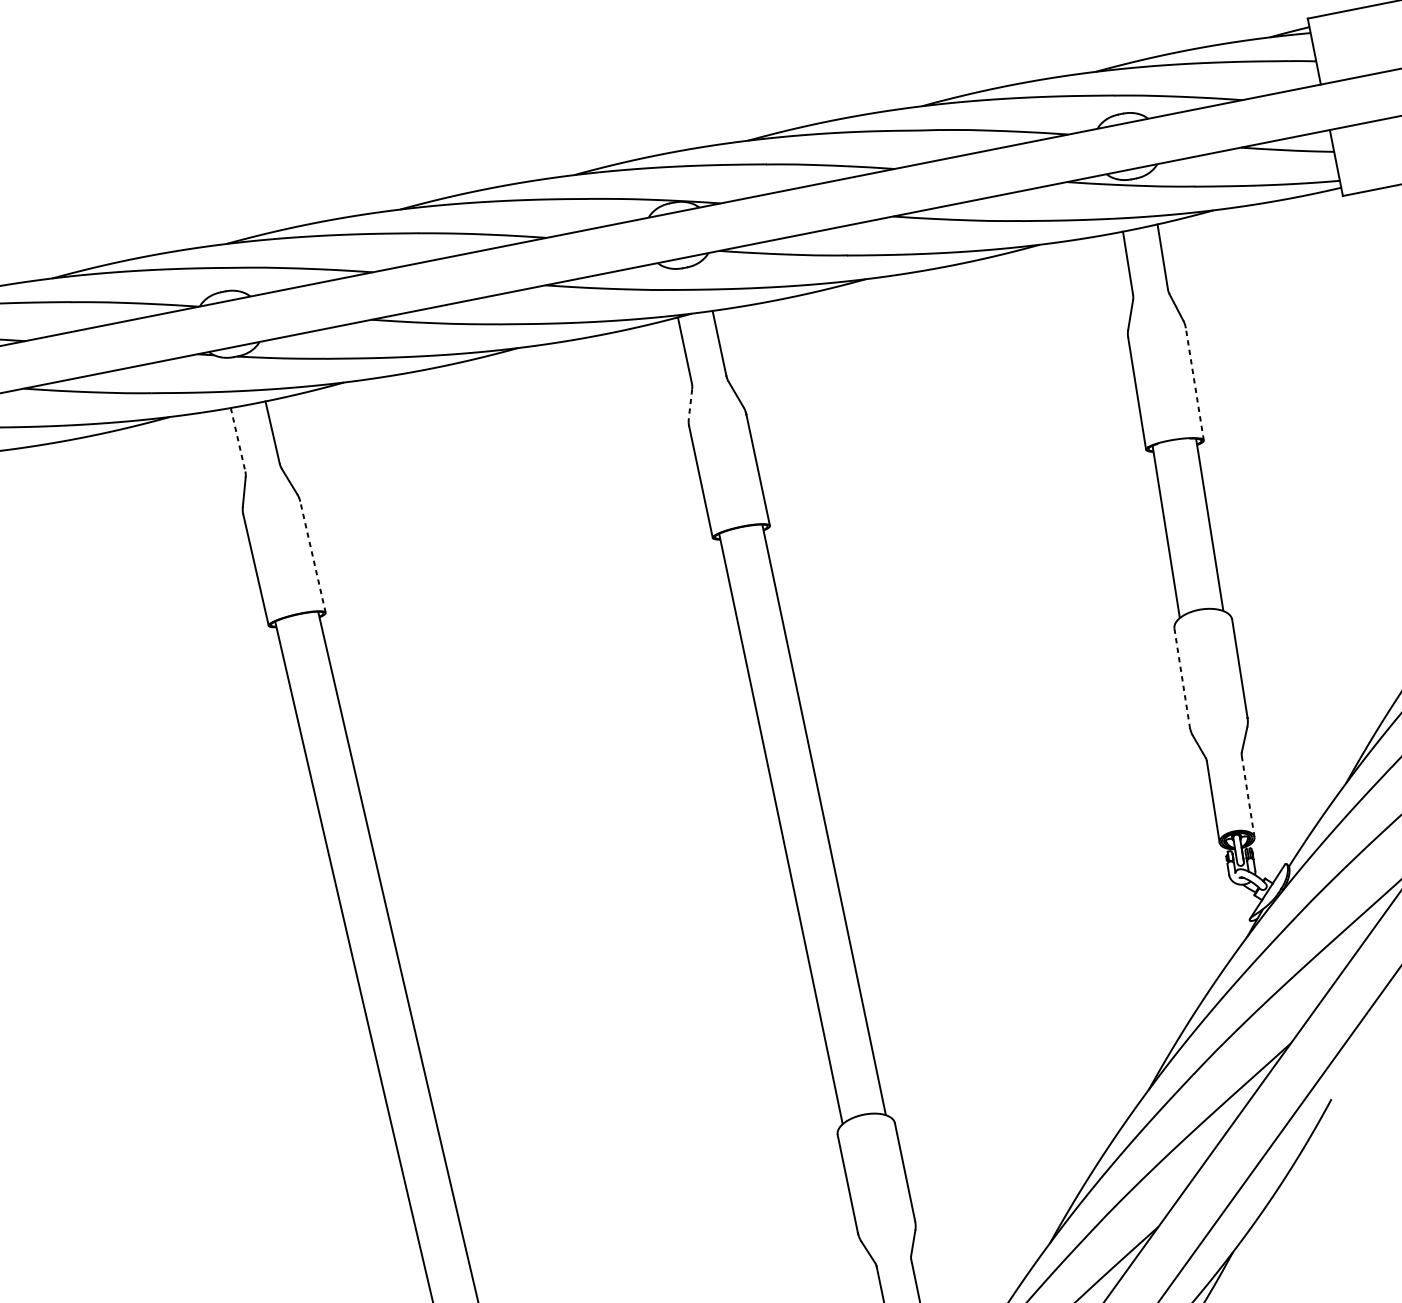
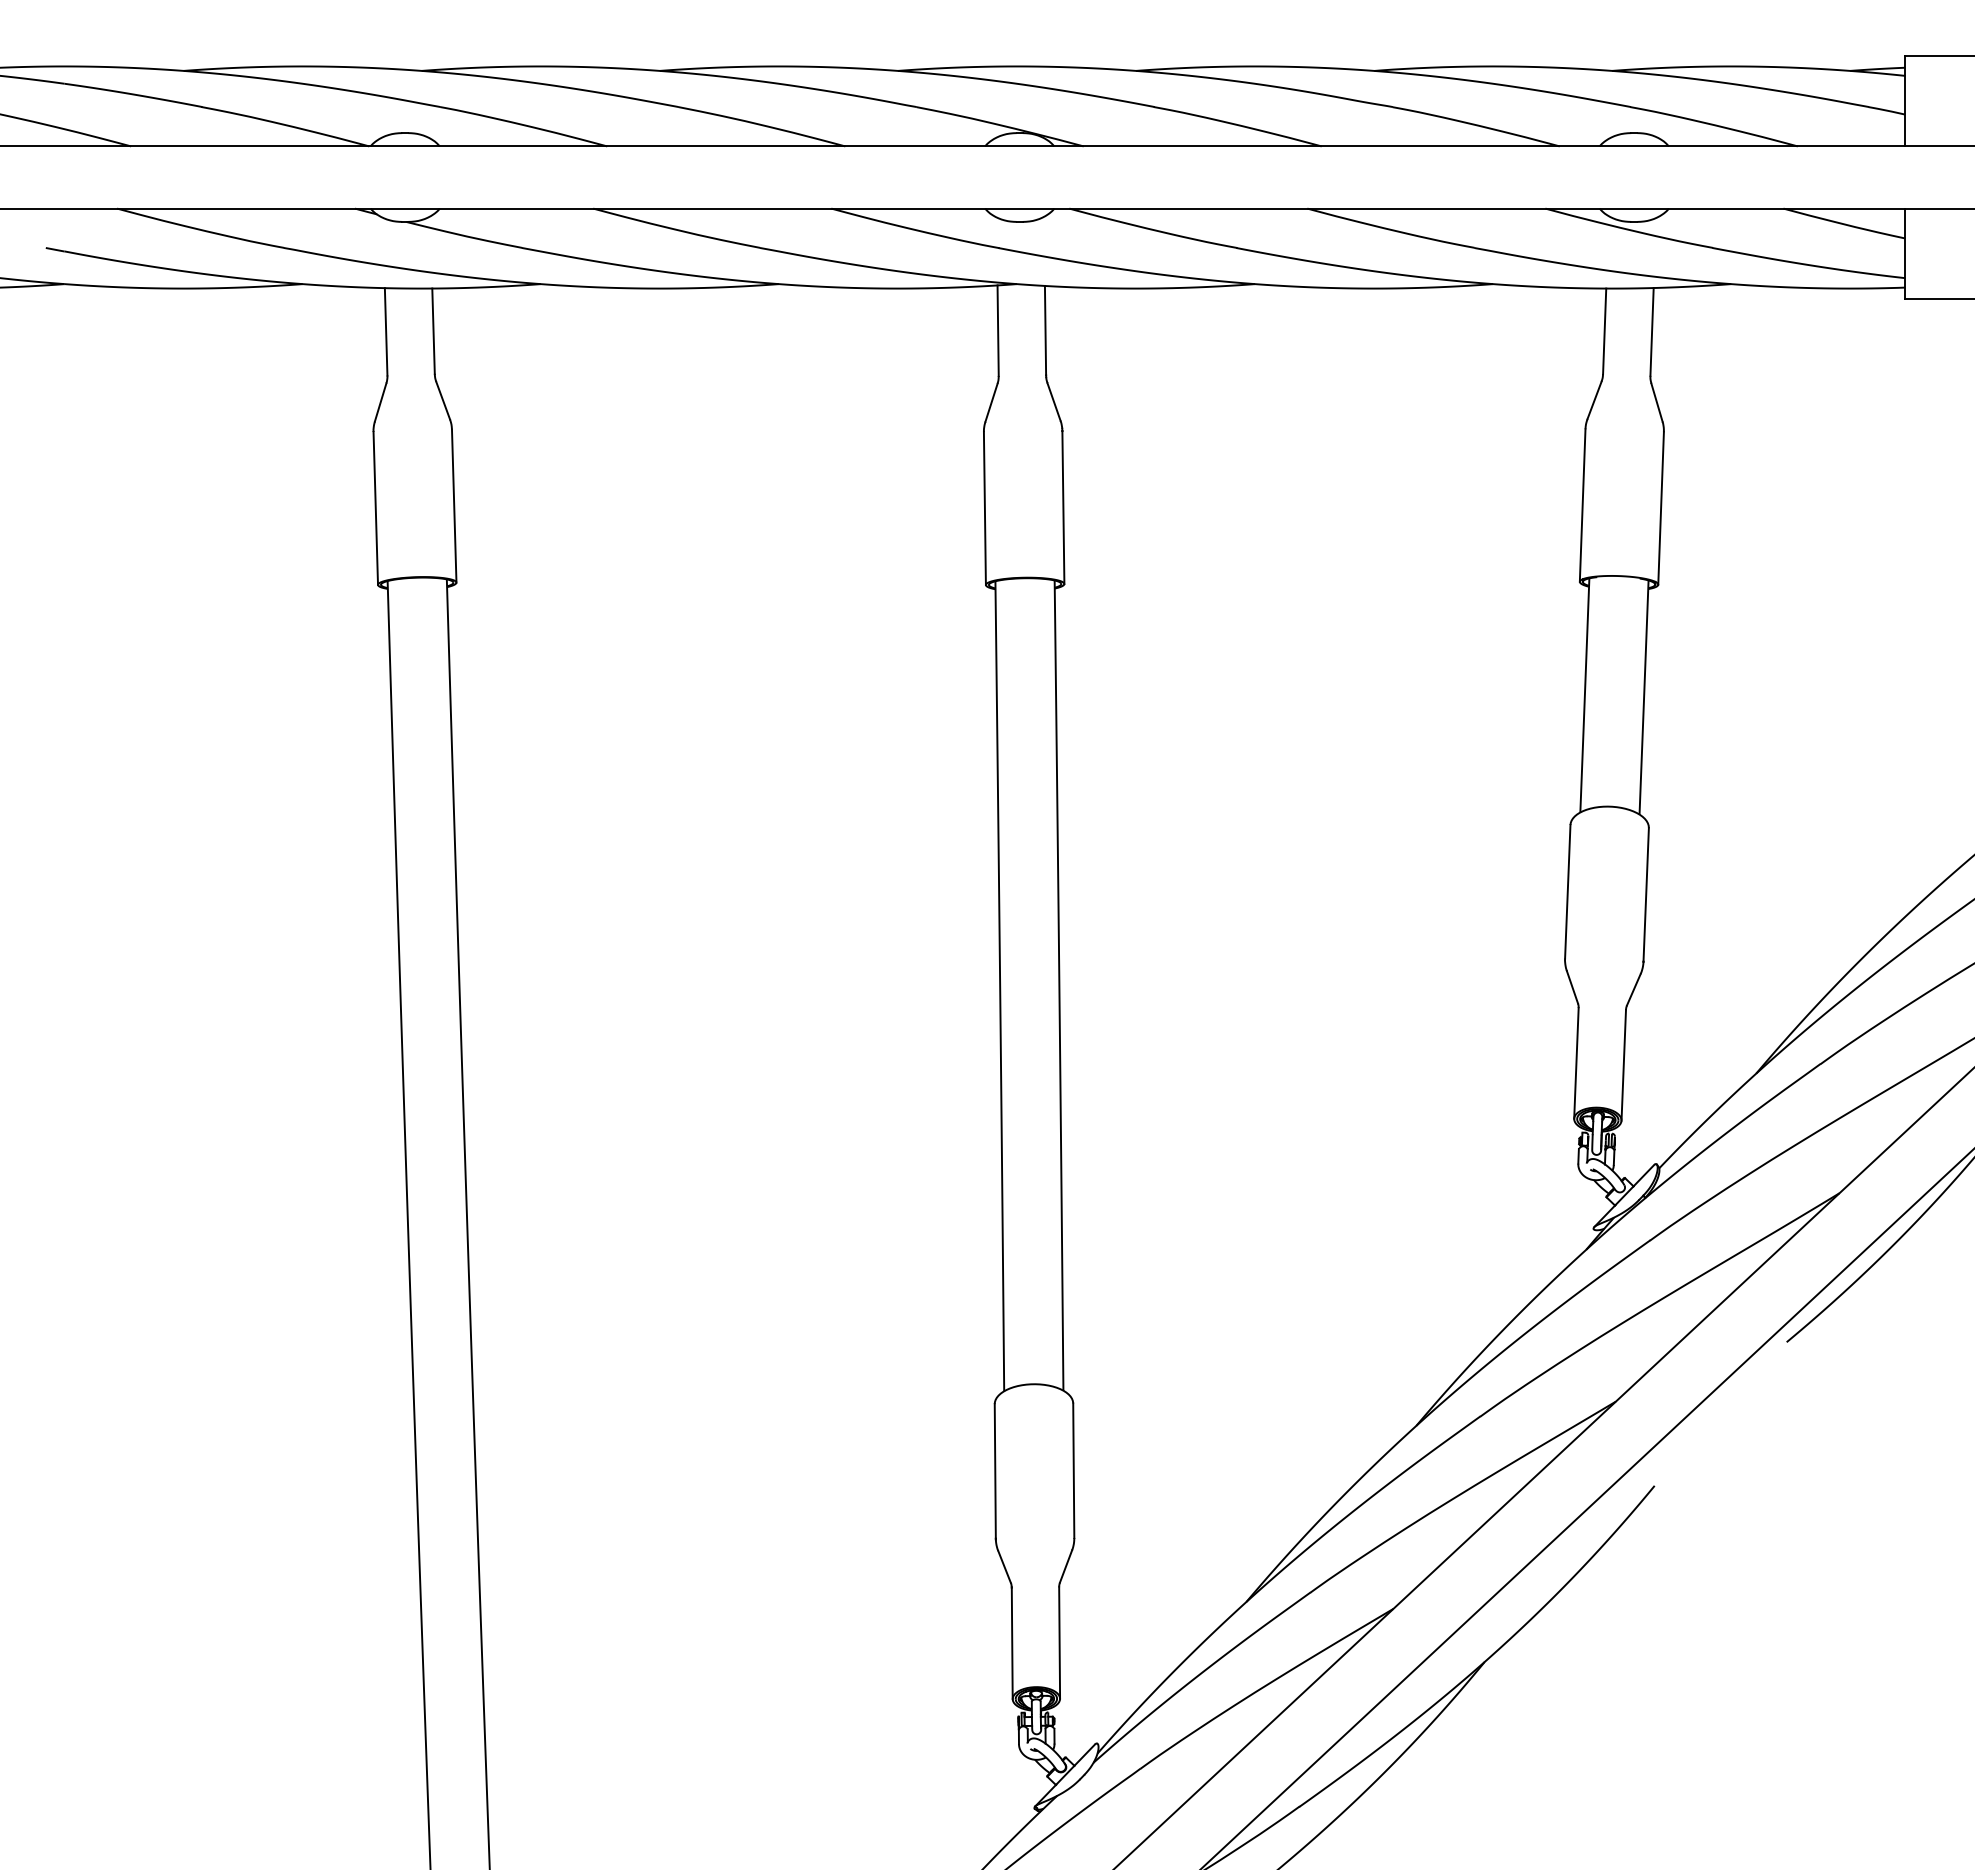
line: (1195, 383) -> (1661, 507), dashed -> solid
line: (690, 403) -> (991, 402), dashed -> solid
line: (238, 439) -> (386, 331), dashed -> solid
line: (313, 556) -> (454, 505), dashed -> solid
line: (1181, 677) -> (1567, 891), dashed -> solid
line: (1247, 795) -> (1623, 1064), dashed -> solid

